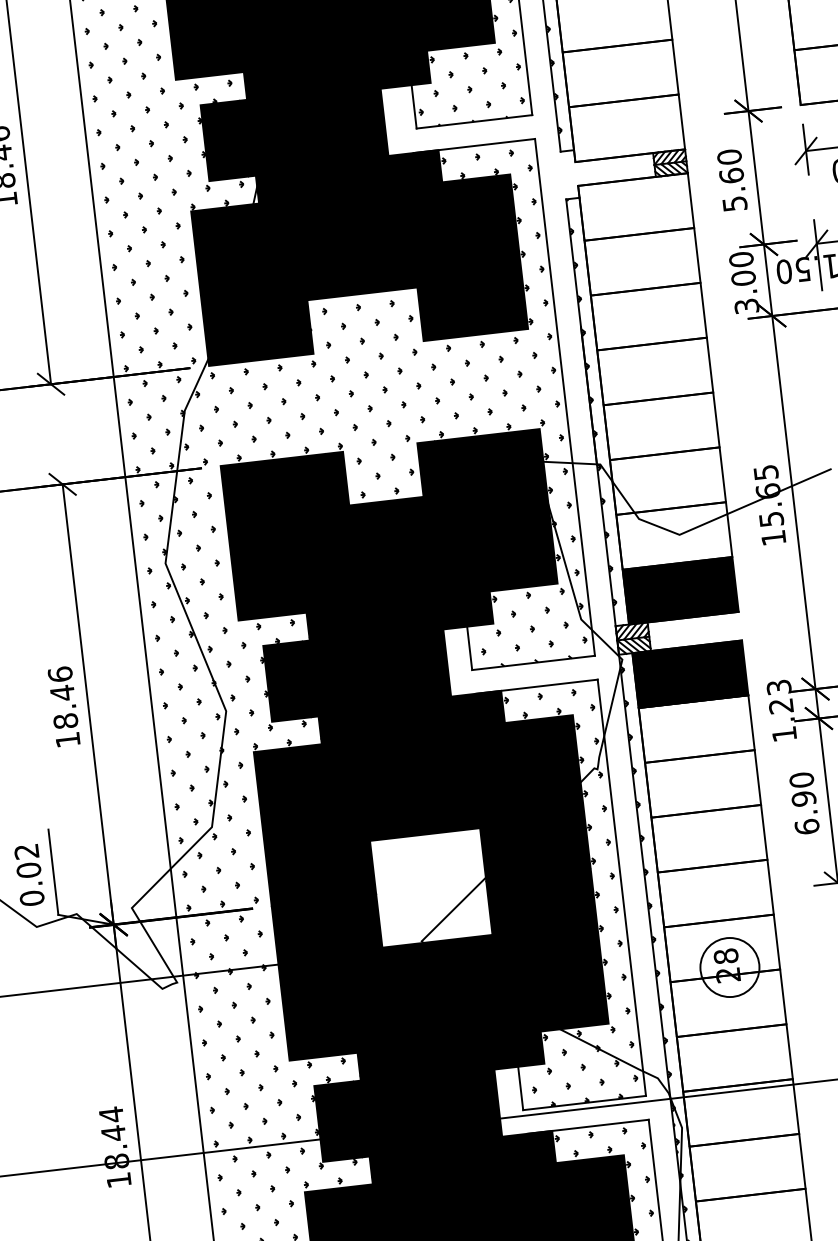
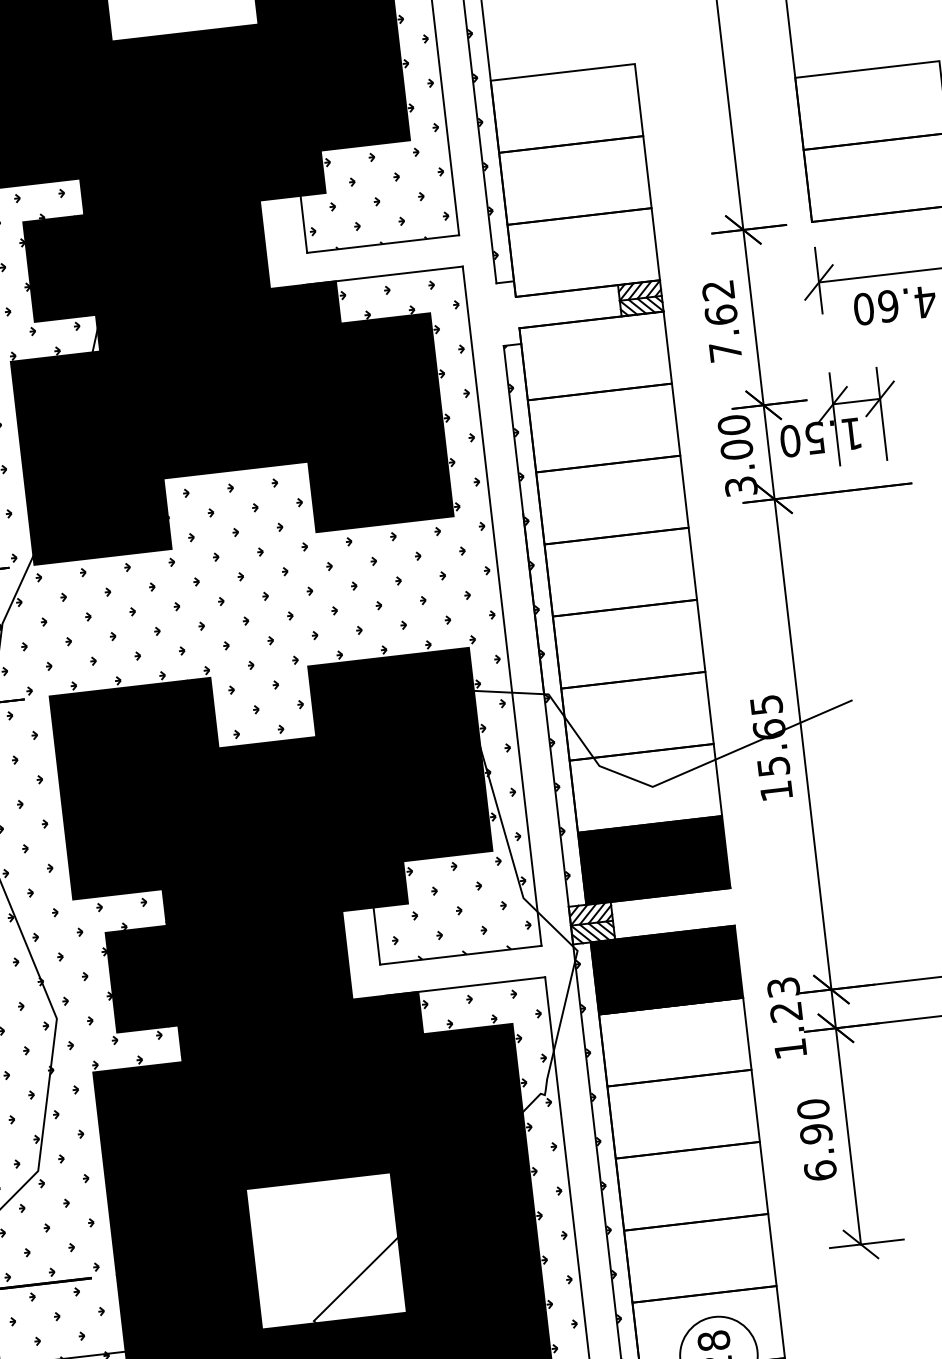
text: (732, 180) -> (722, 321), 5.60 -> 7.62

